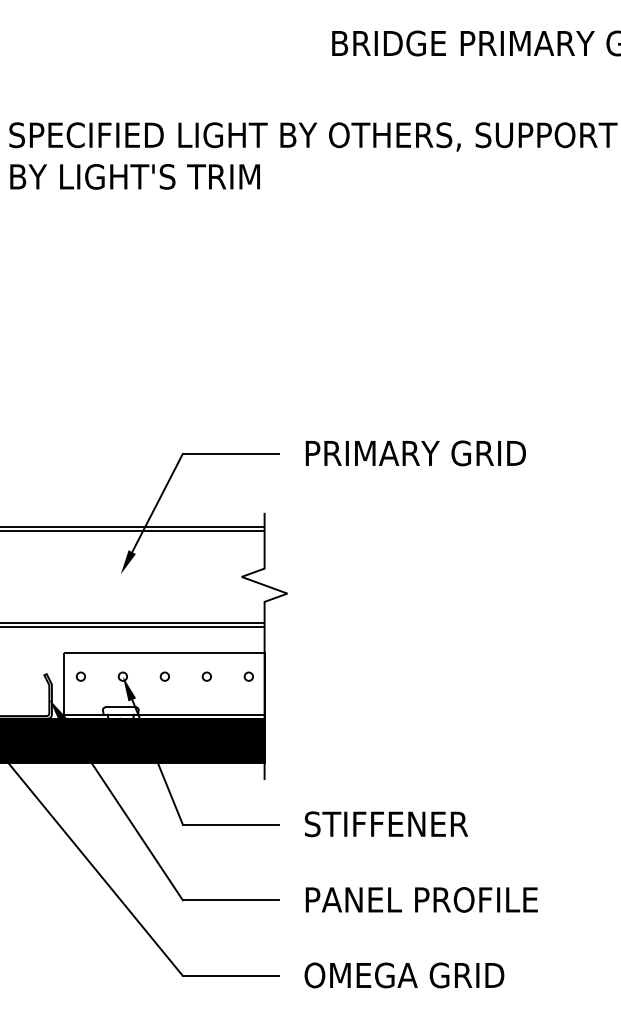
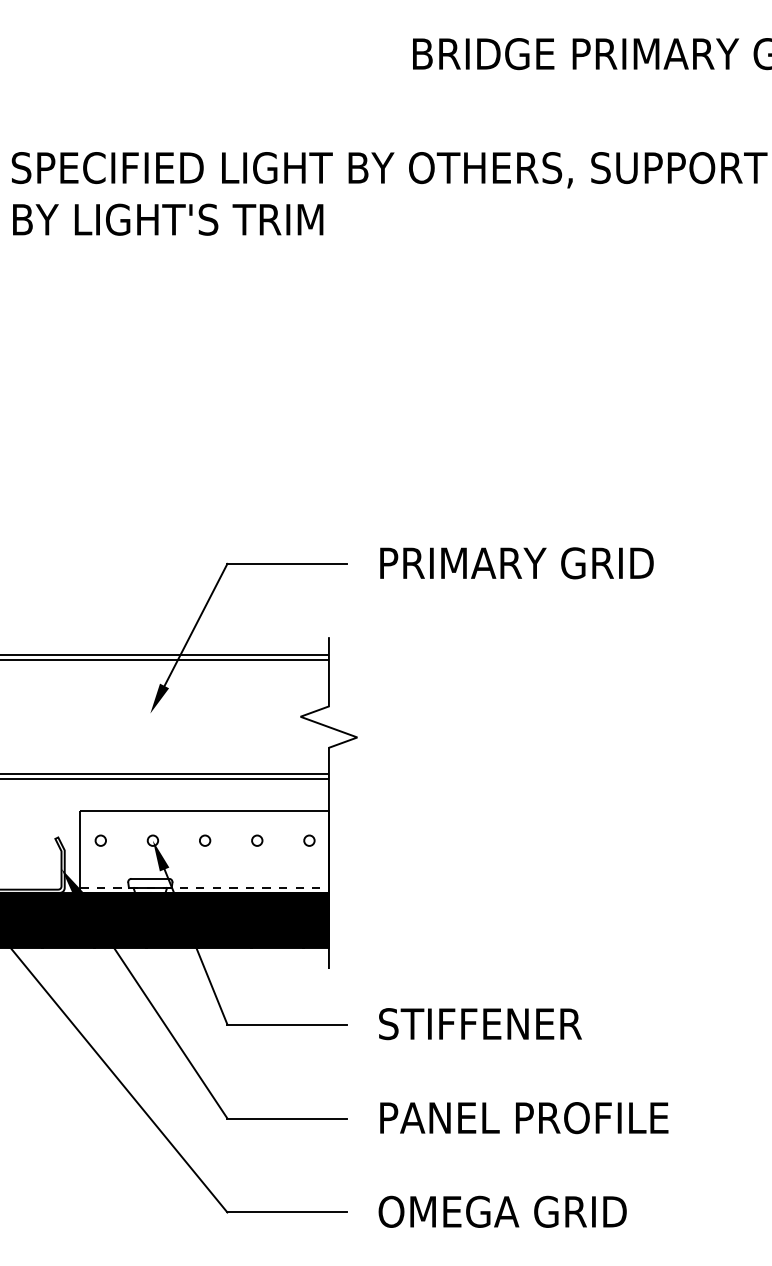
line: (165, 715) -> (205, 888), solid -> dashed

